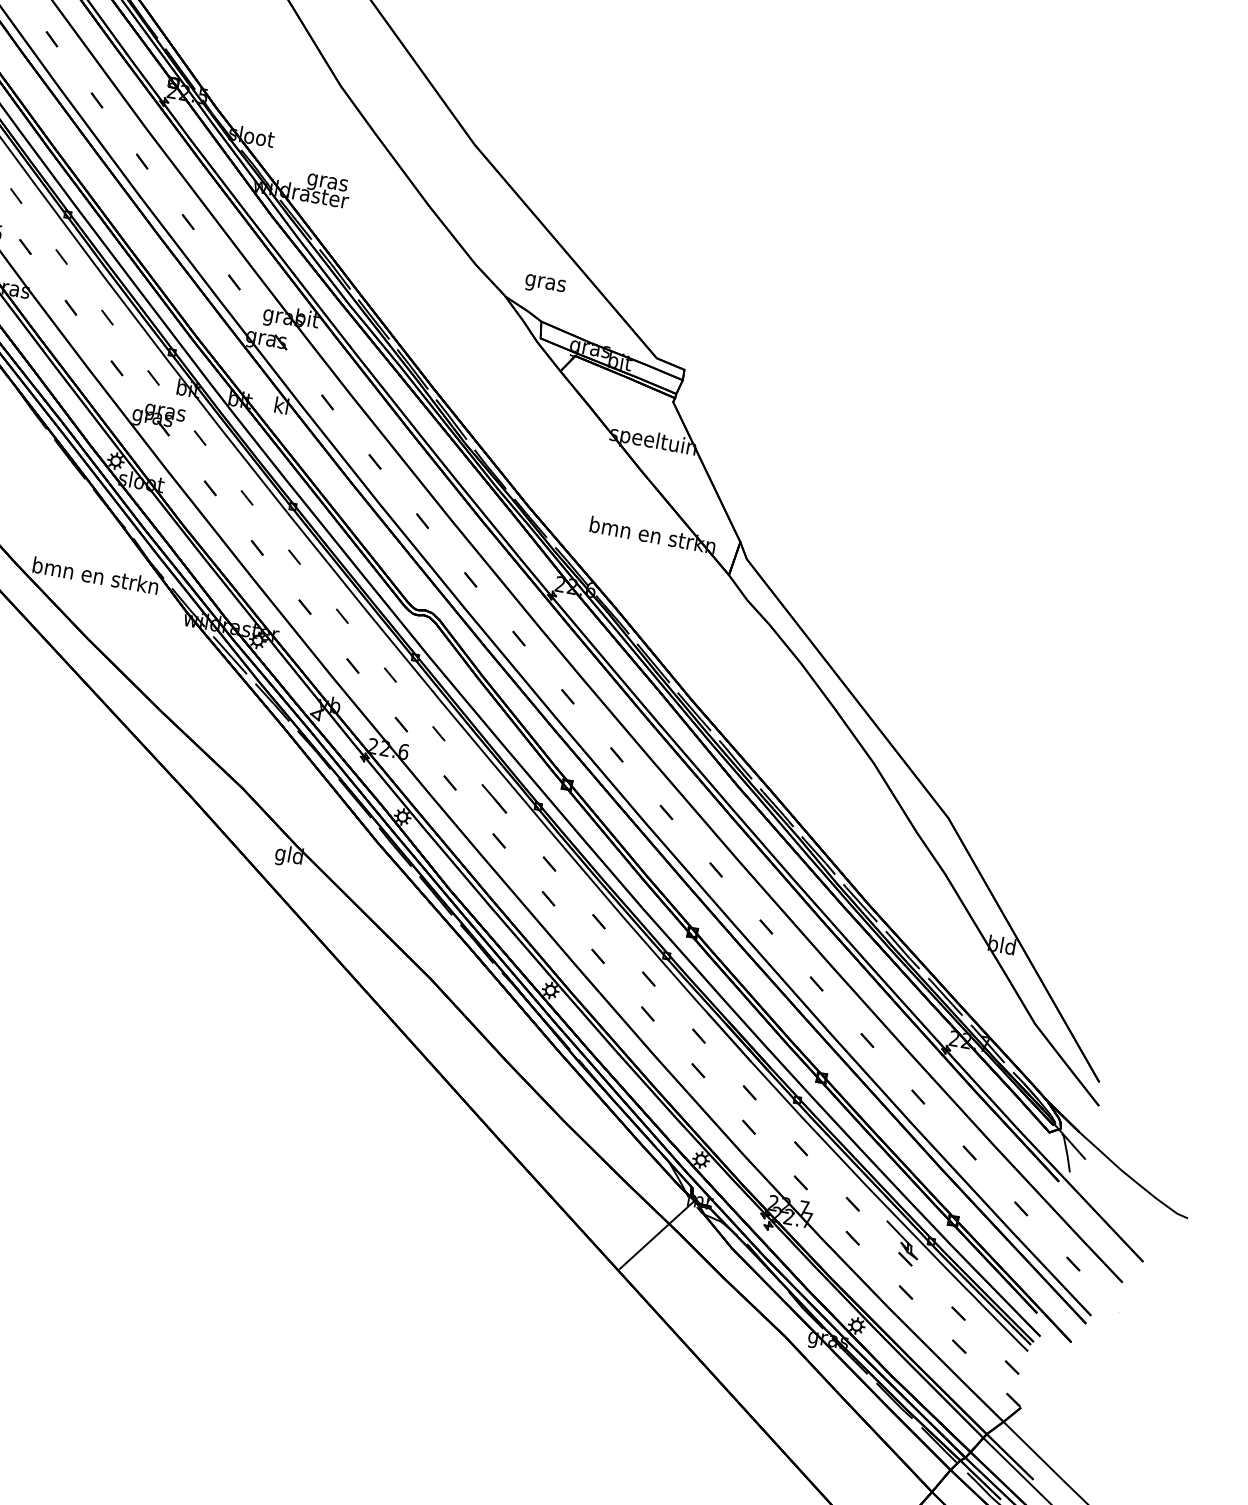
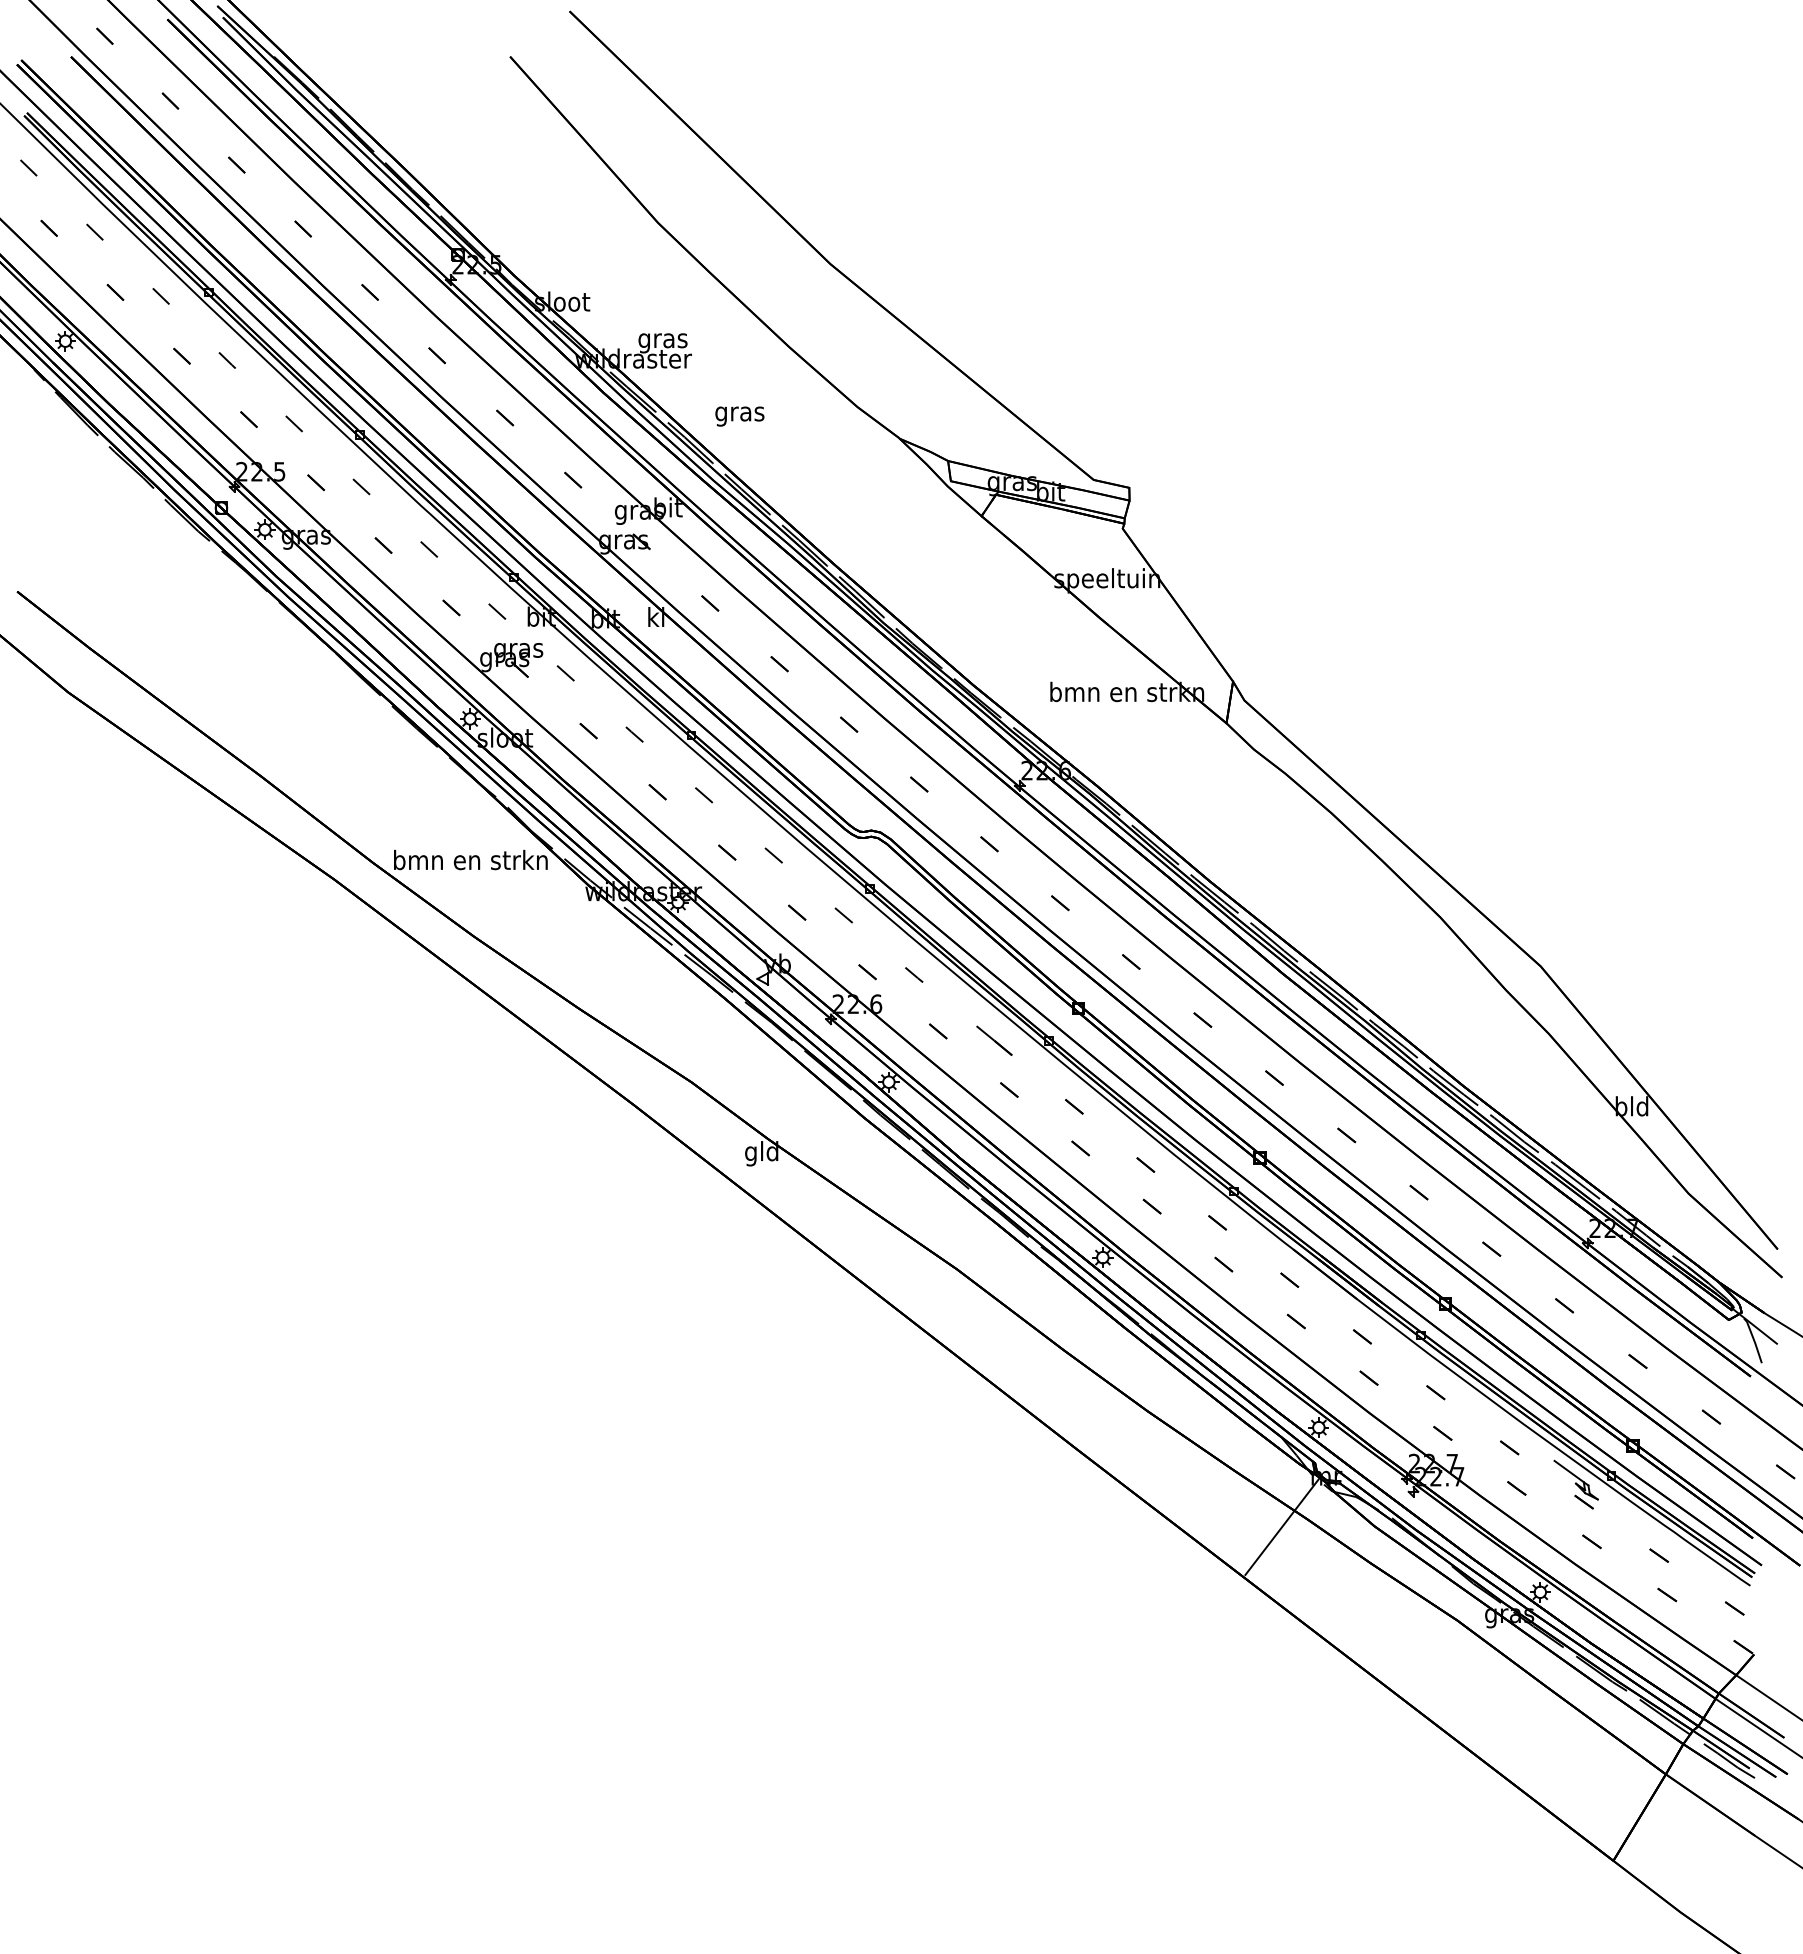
text: (544, 284) -> (739, 416), moved

